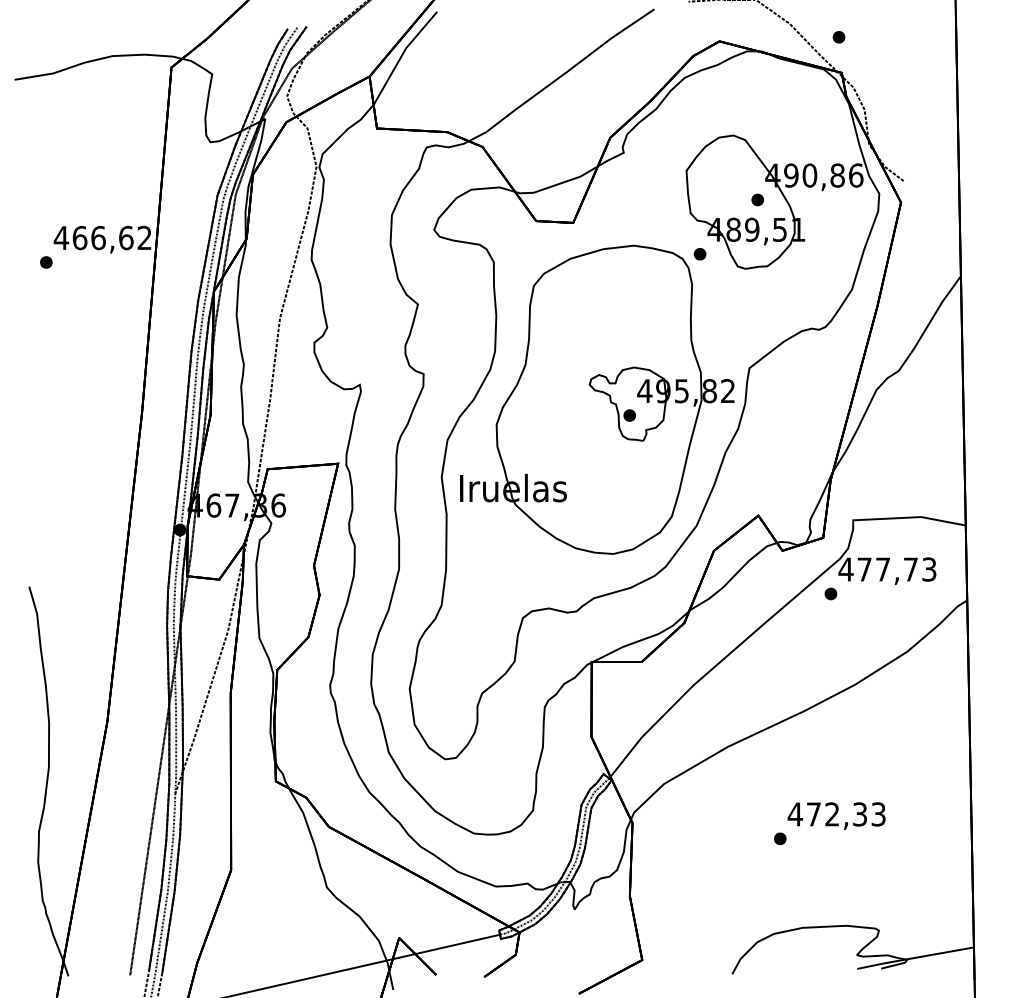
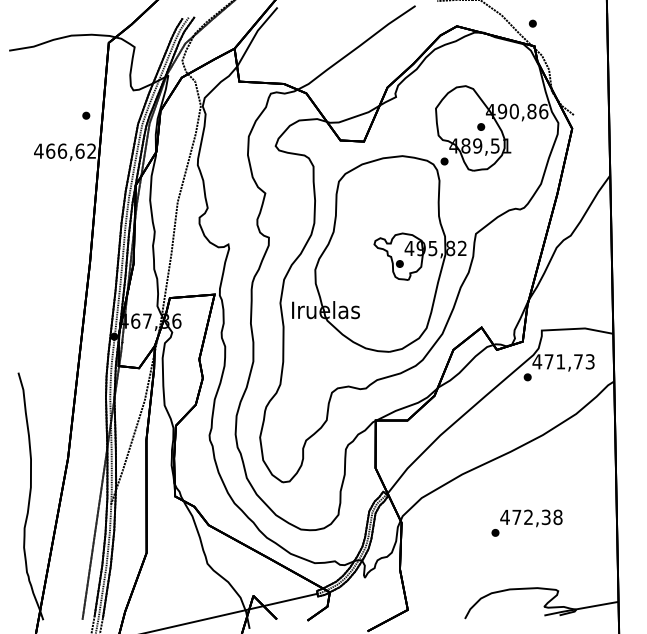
part: (46, 262) -> (86, 115), moved
text: (882, 569) -> (560, 361), 477,73 -> 471,73
text: (877, 814) -> (557, 517), 472,33 -> 472,38

